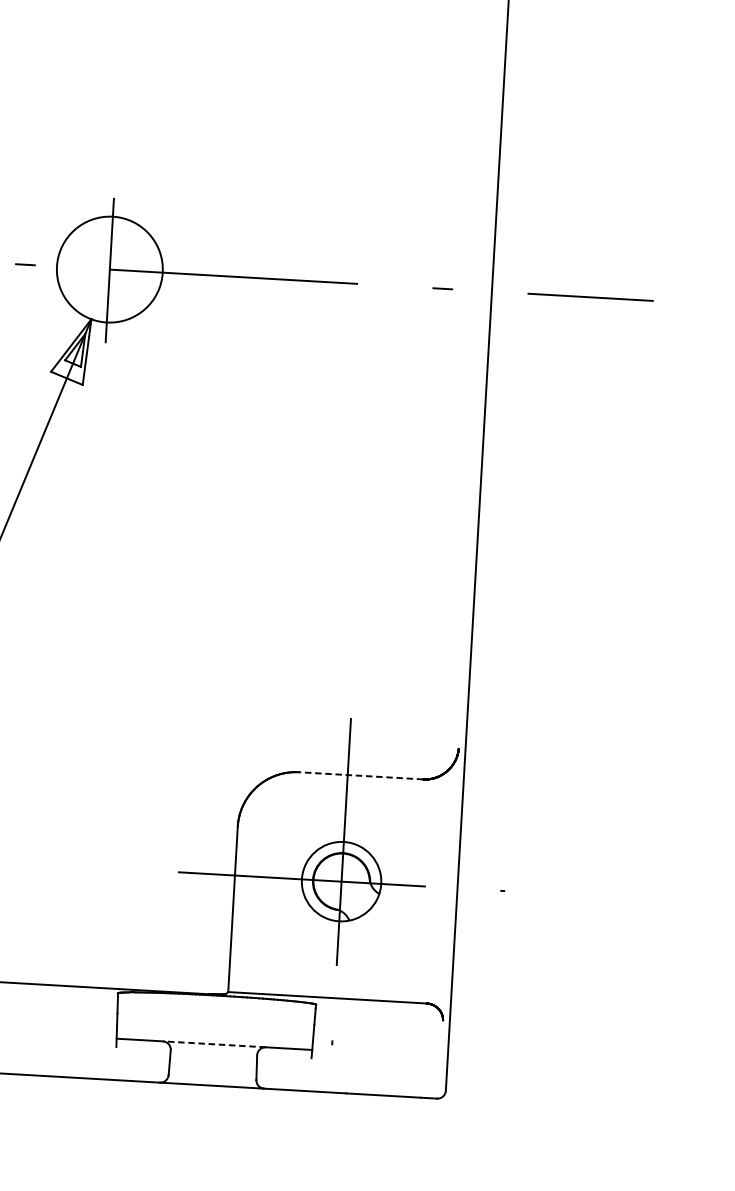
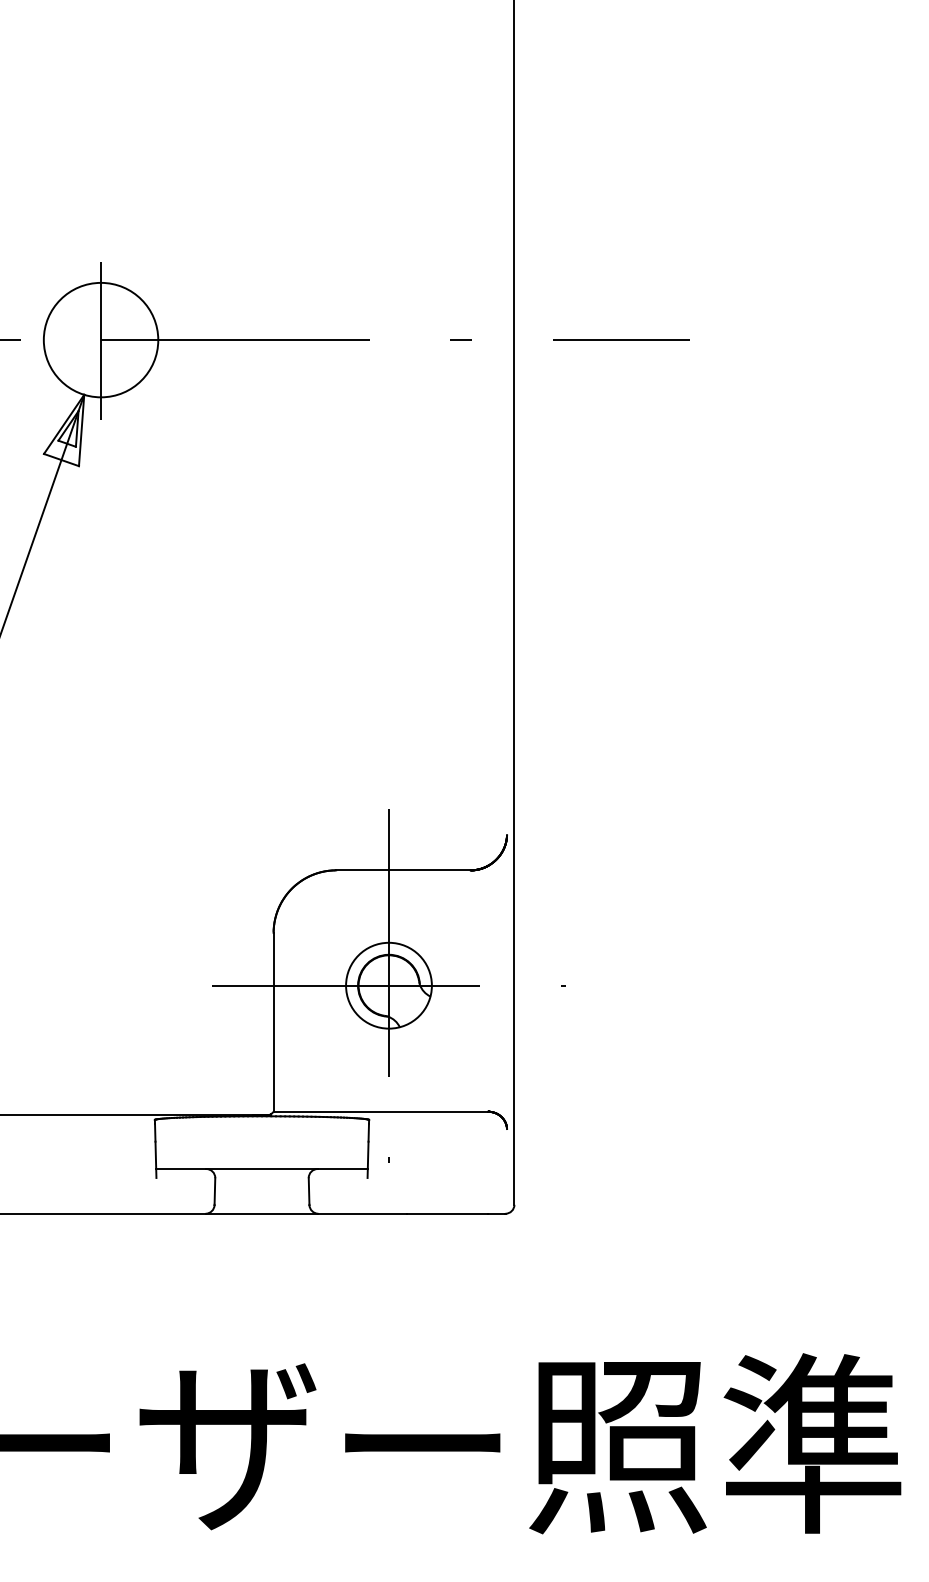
line: (360, 775) -> (402, 870), dashed -> solid
line: (214, 1044) -> (262, 1169), dashed -> solid

